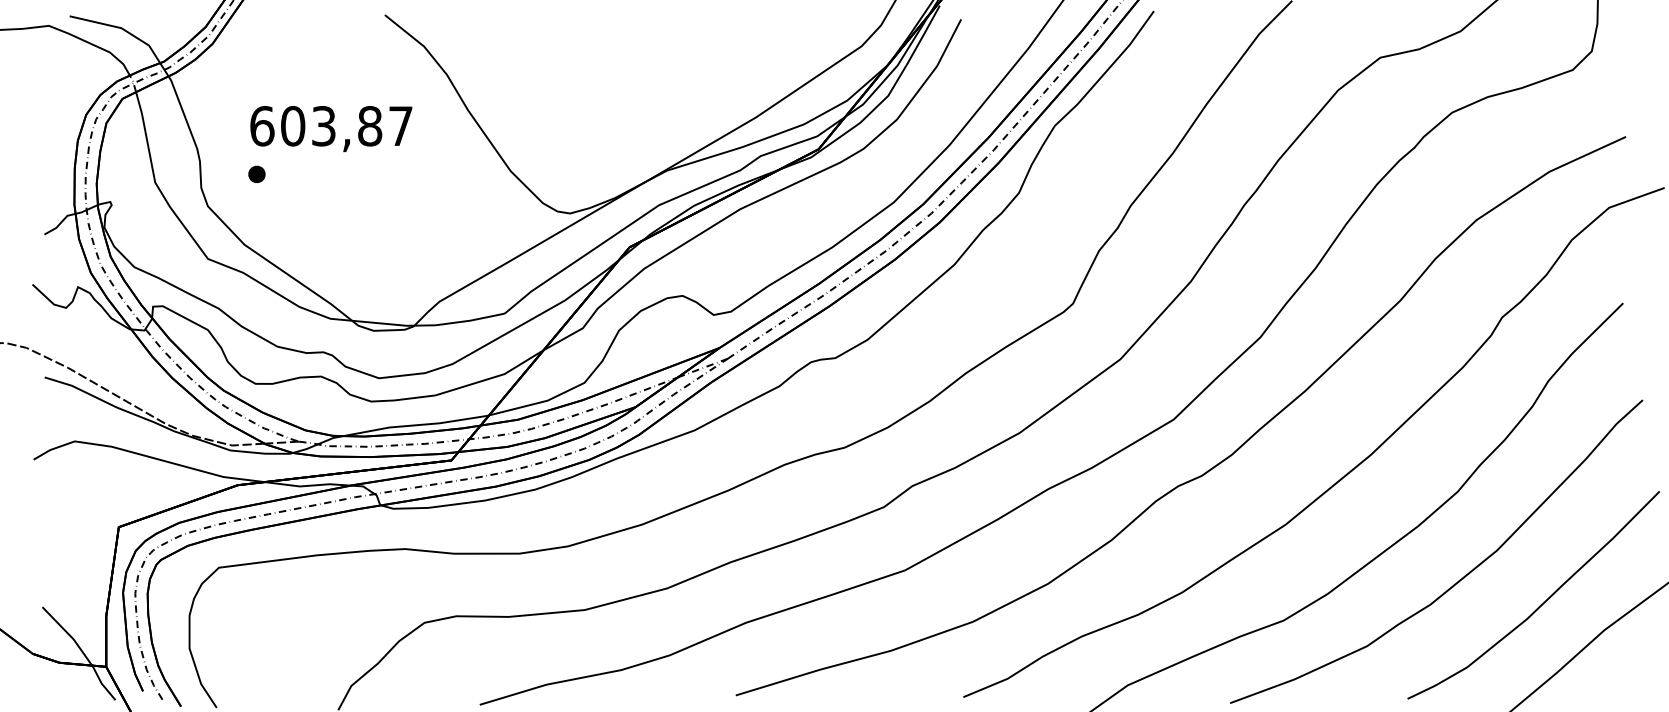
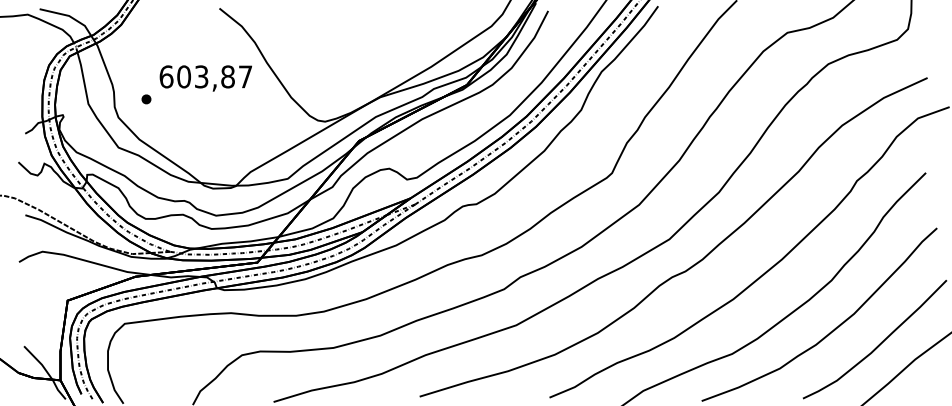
text: (330, 129) -> (205, 78), moved

